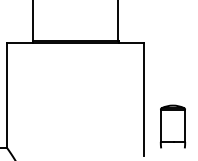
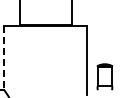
line: (7, 96) -> (4, 58), solid -> dashed

